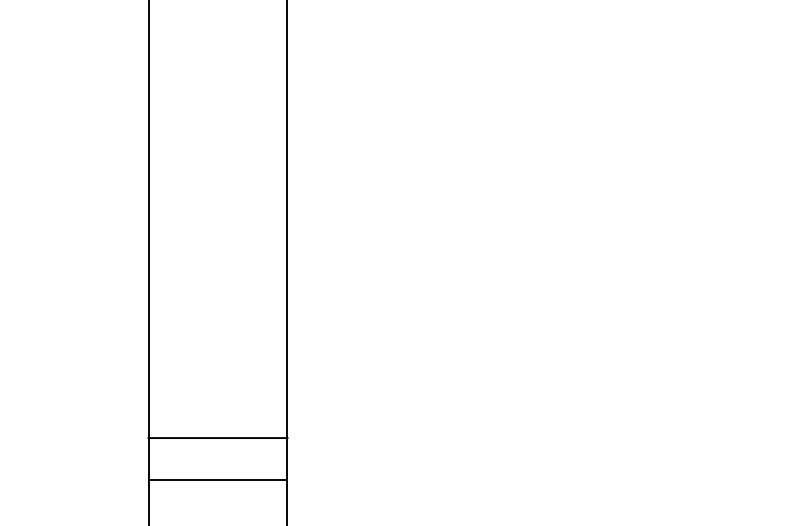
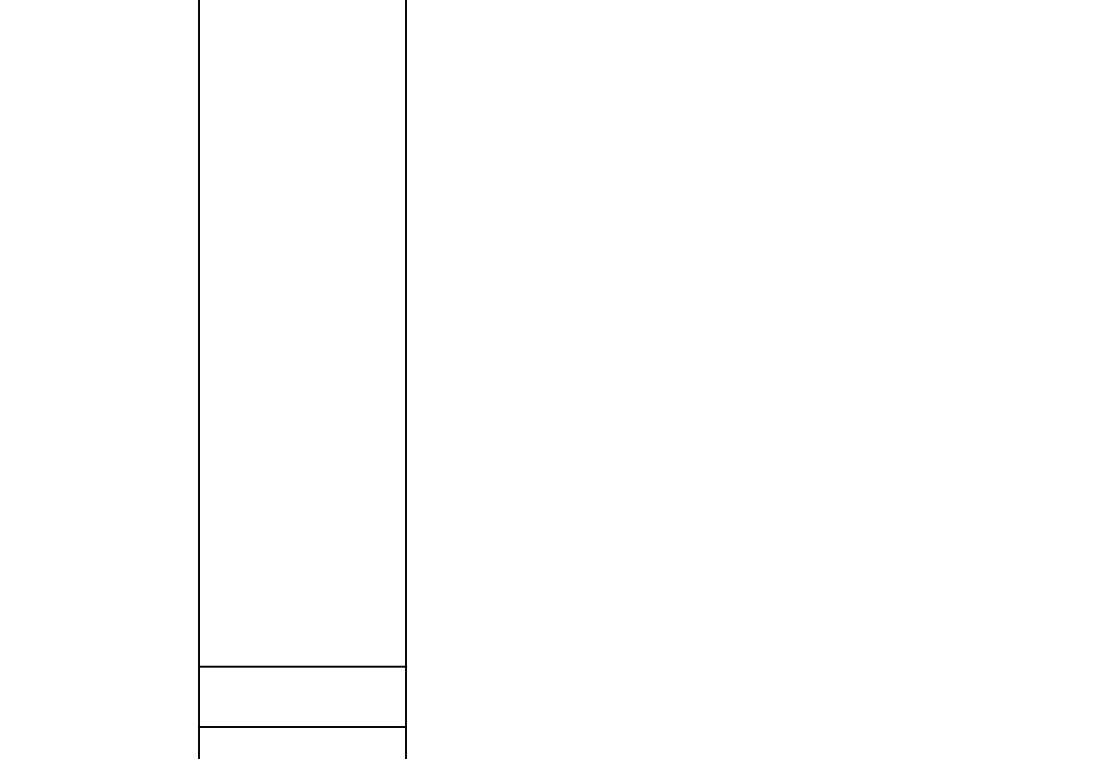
line: (217, 438) -> (301, 667), moved
line: (217, 479) -> (301, 726), moved

